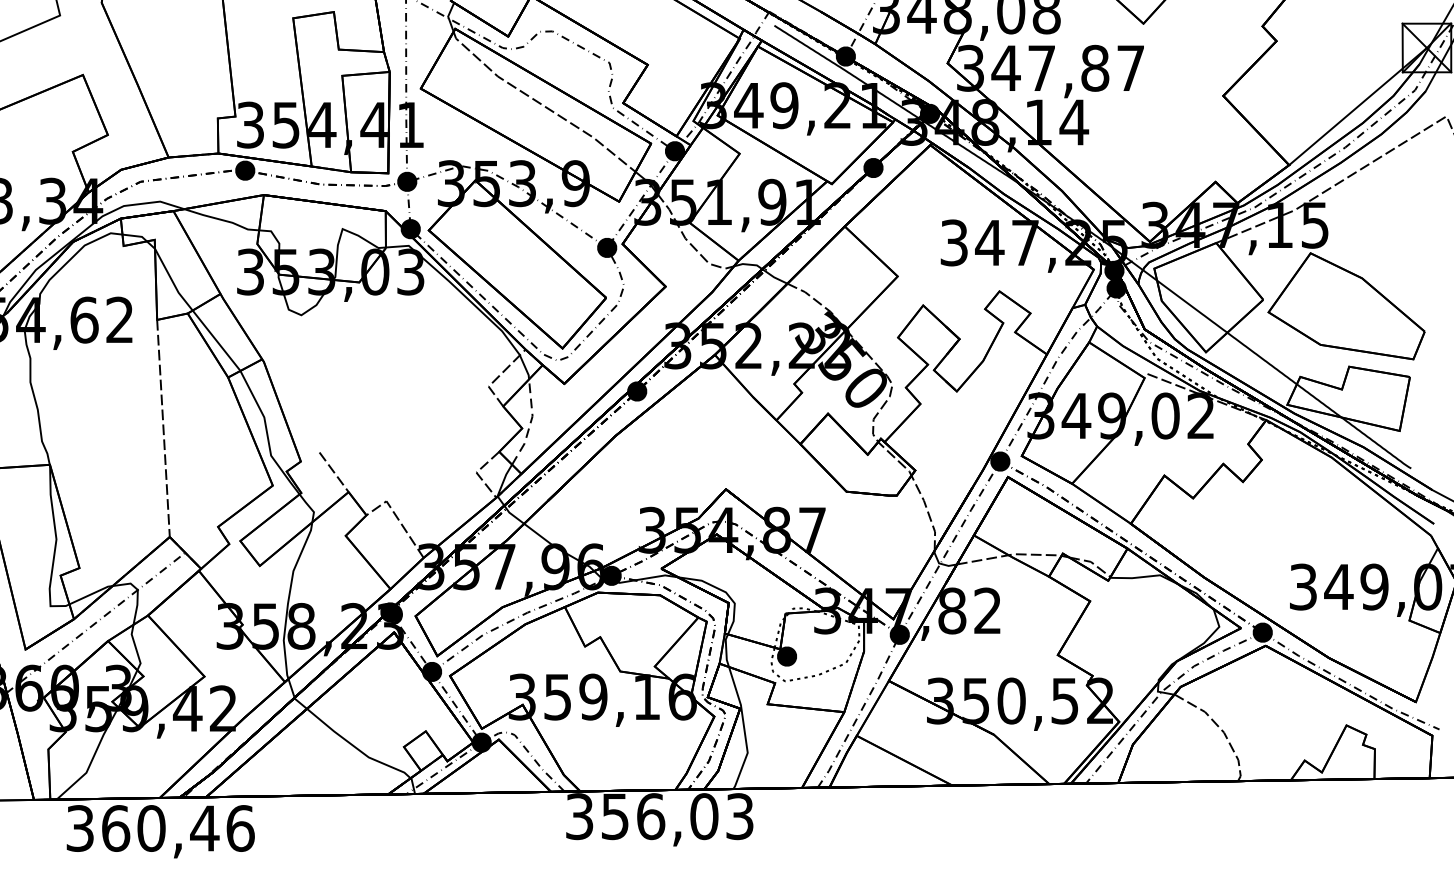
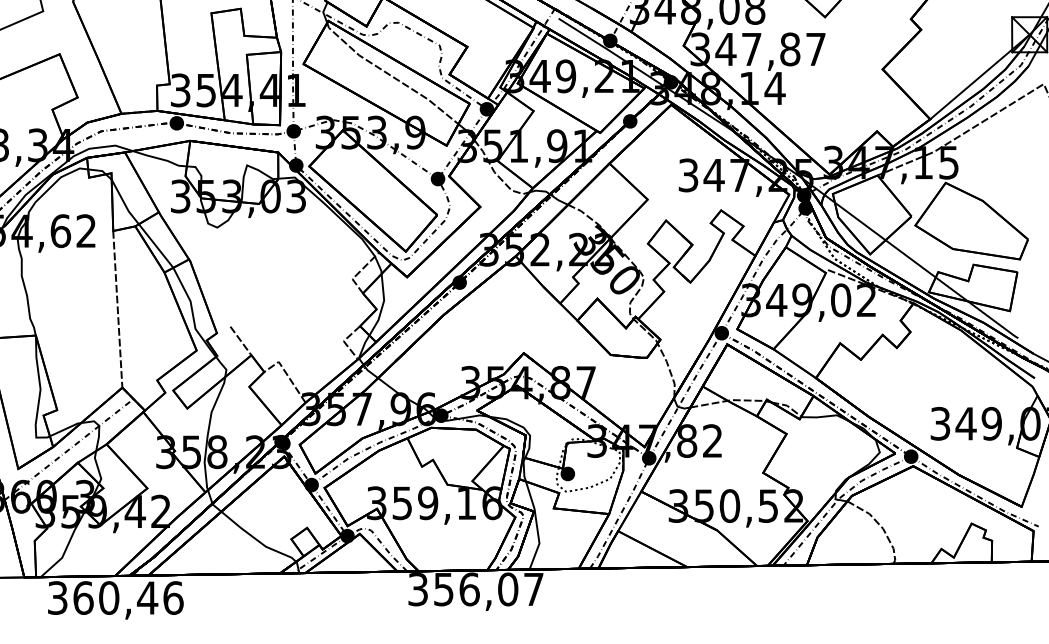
line: (530, 424) -> (382, 306), dashed -> solid
text: (739, 816) -> (533, 589), 356,03 -> 356,07

